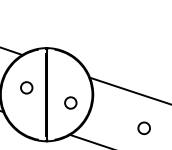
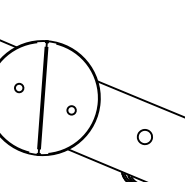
circle: (26, 87) -> (18, 87), size x0.6
circle: (70, 102) -> (71, 109), size x0.6
part: (143, 127) -> (144, 135), moved

